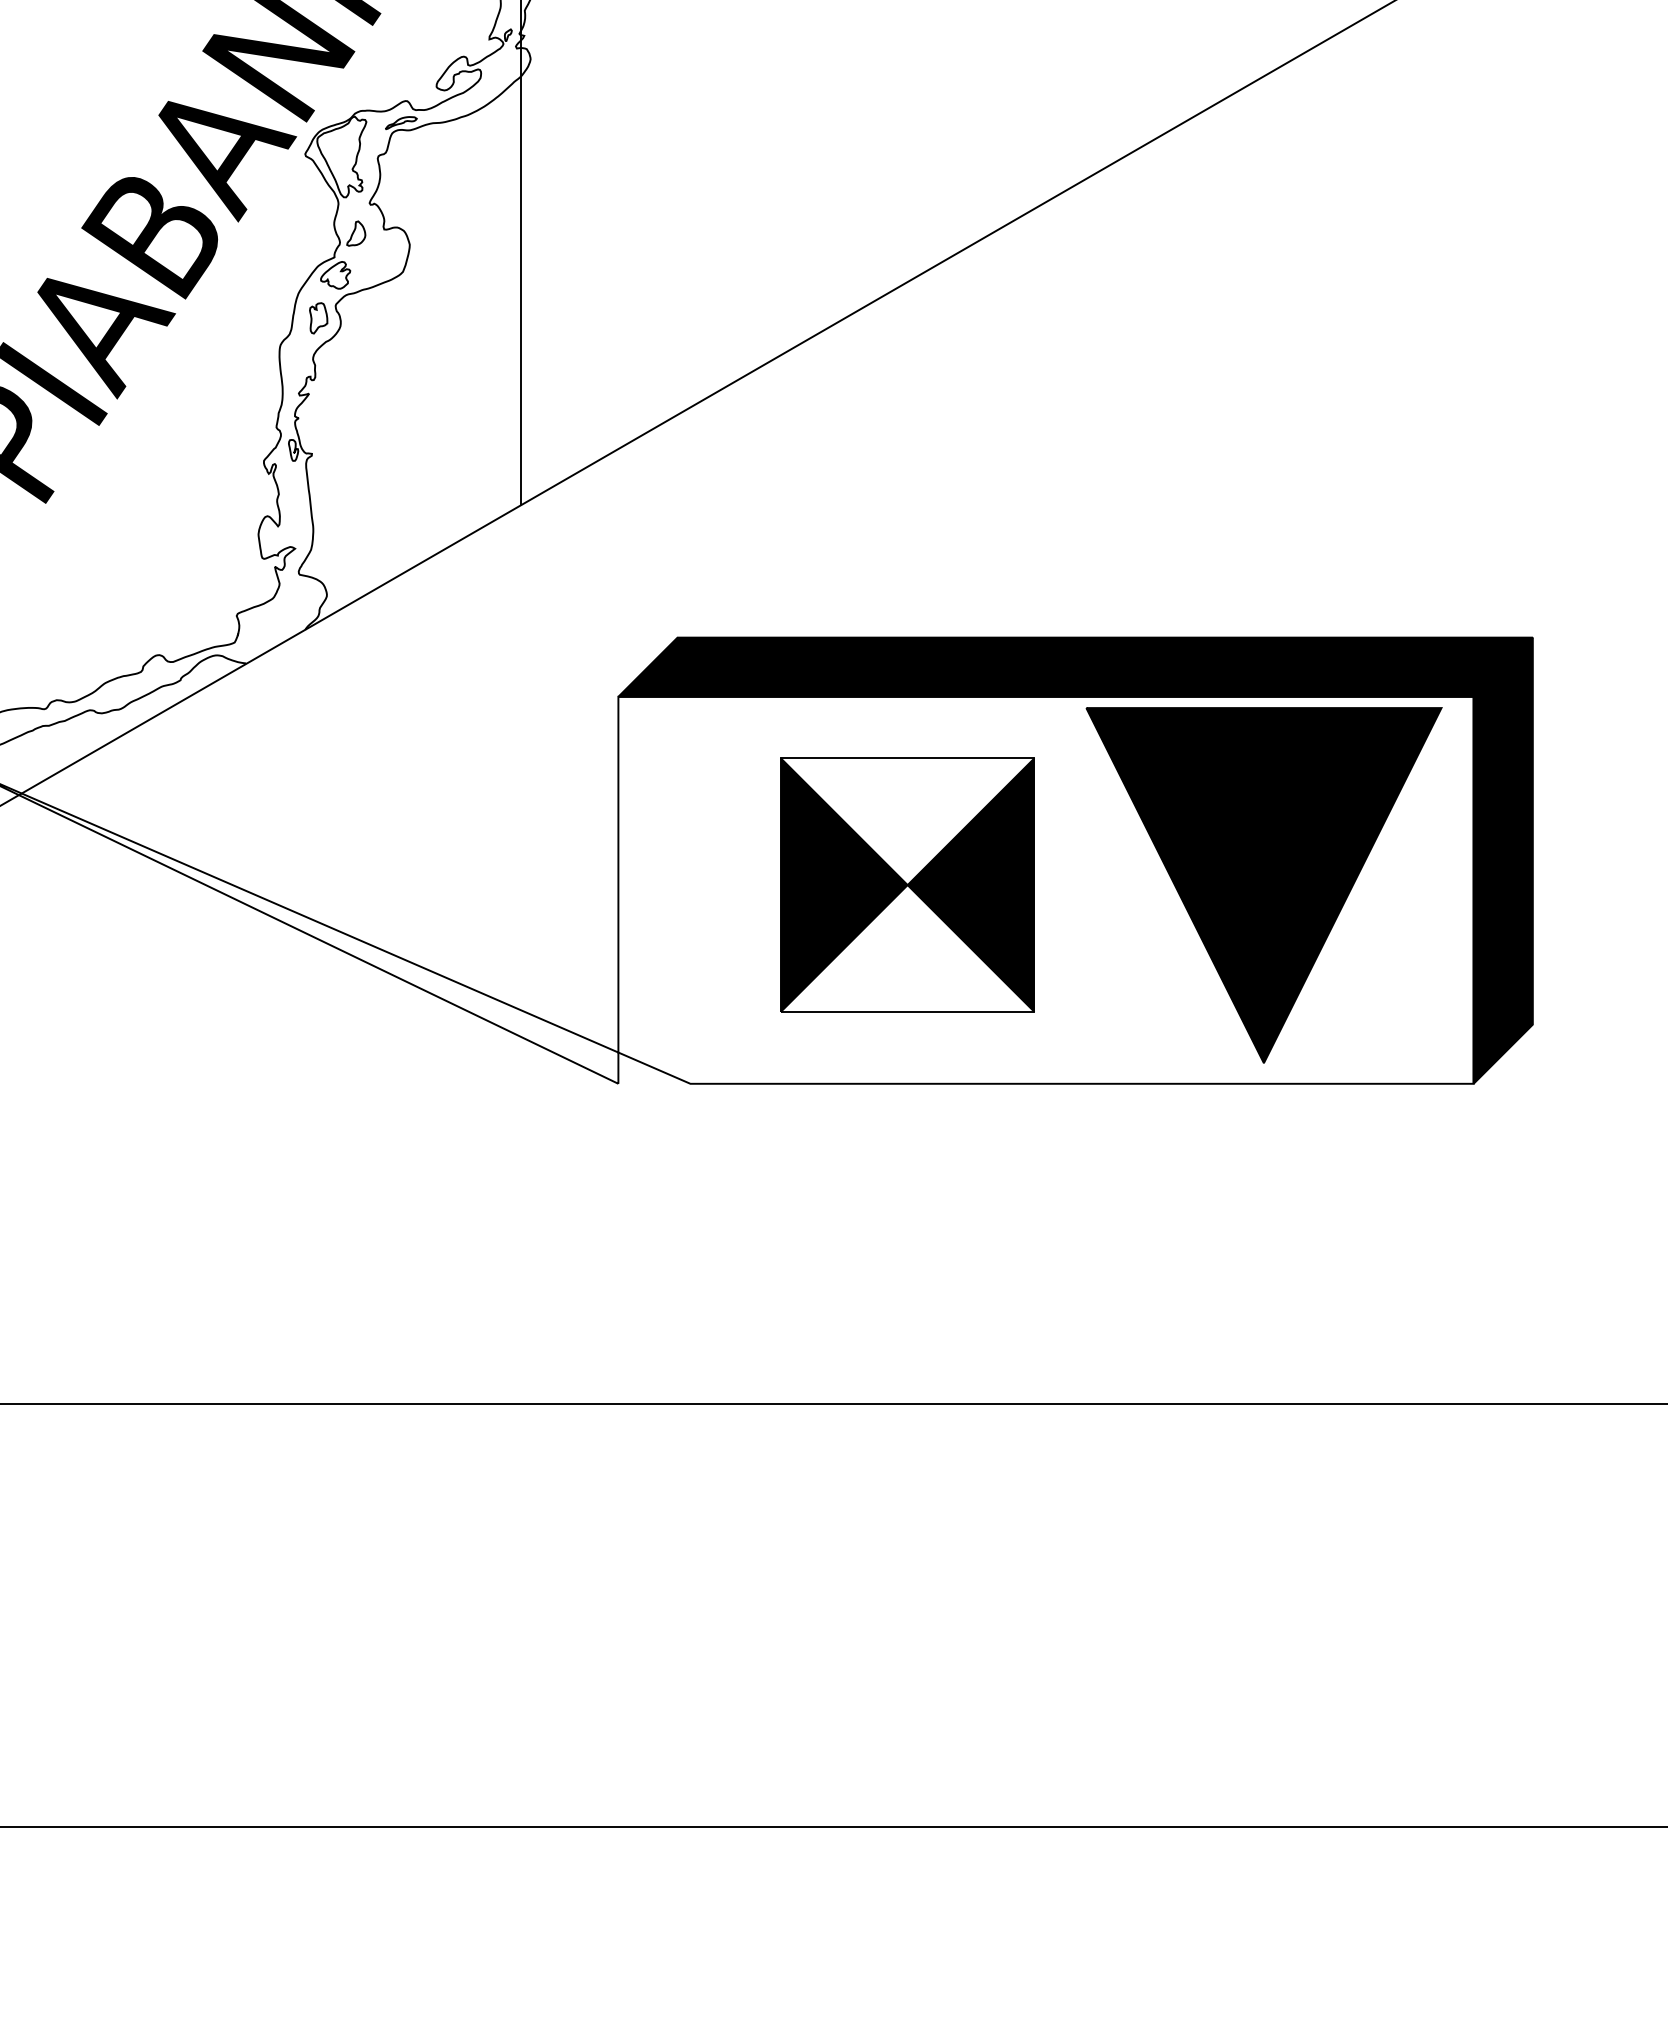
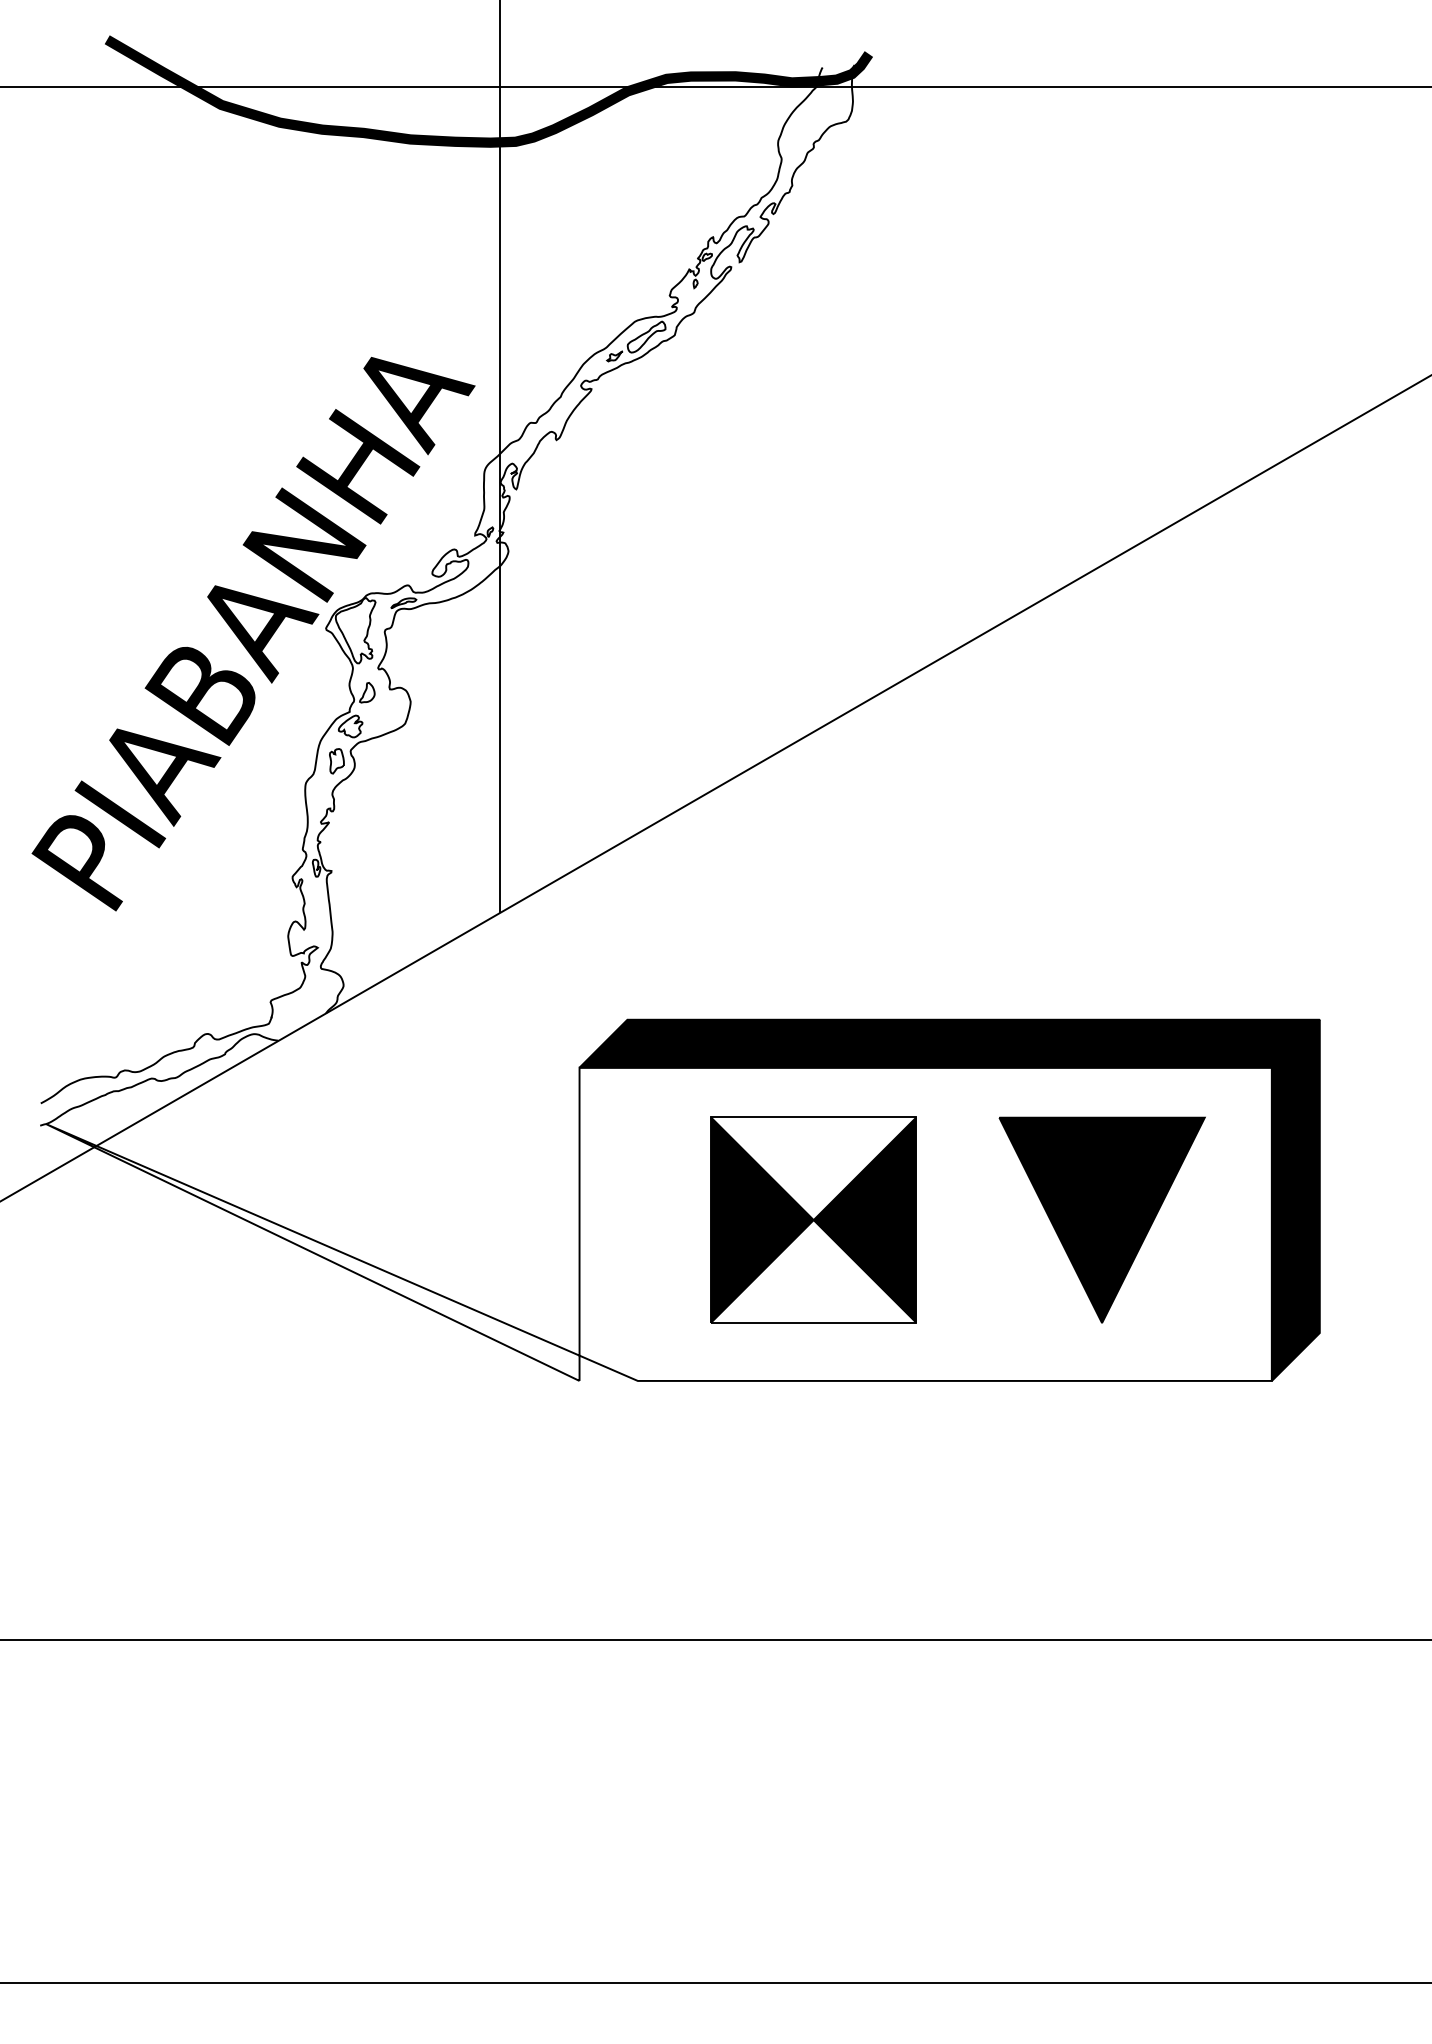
part: (1263, 884) -> (1101, 1219), size x0.71

